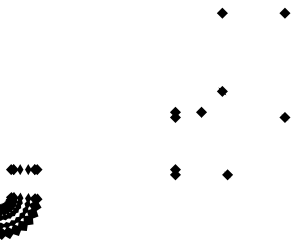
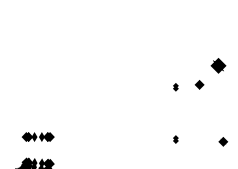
part: (222, 91) -> (218, 65), size x1.6
part: (175, 114) -> (175, 86), size x0.6
part: (175, 172) -> (175, 139), size x0.6

